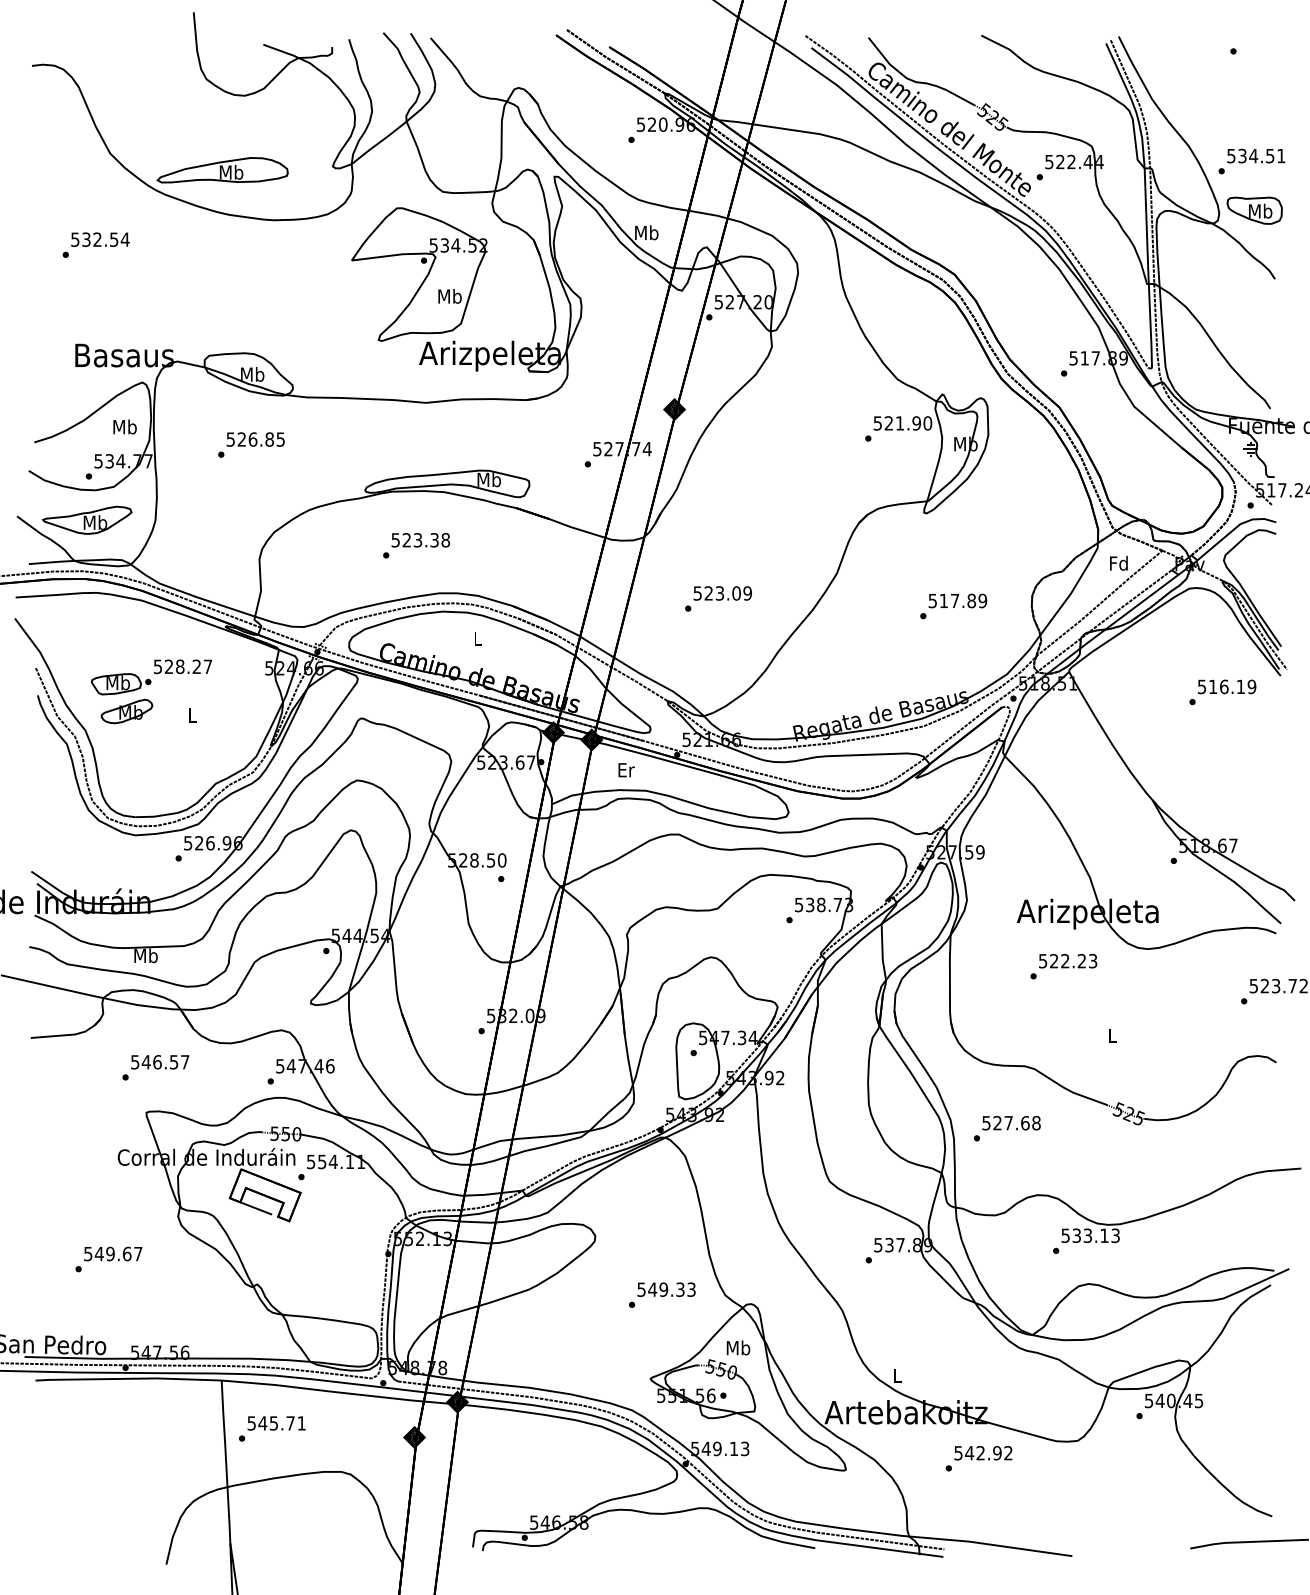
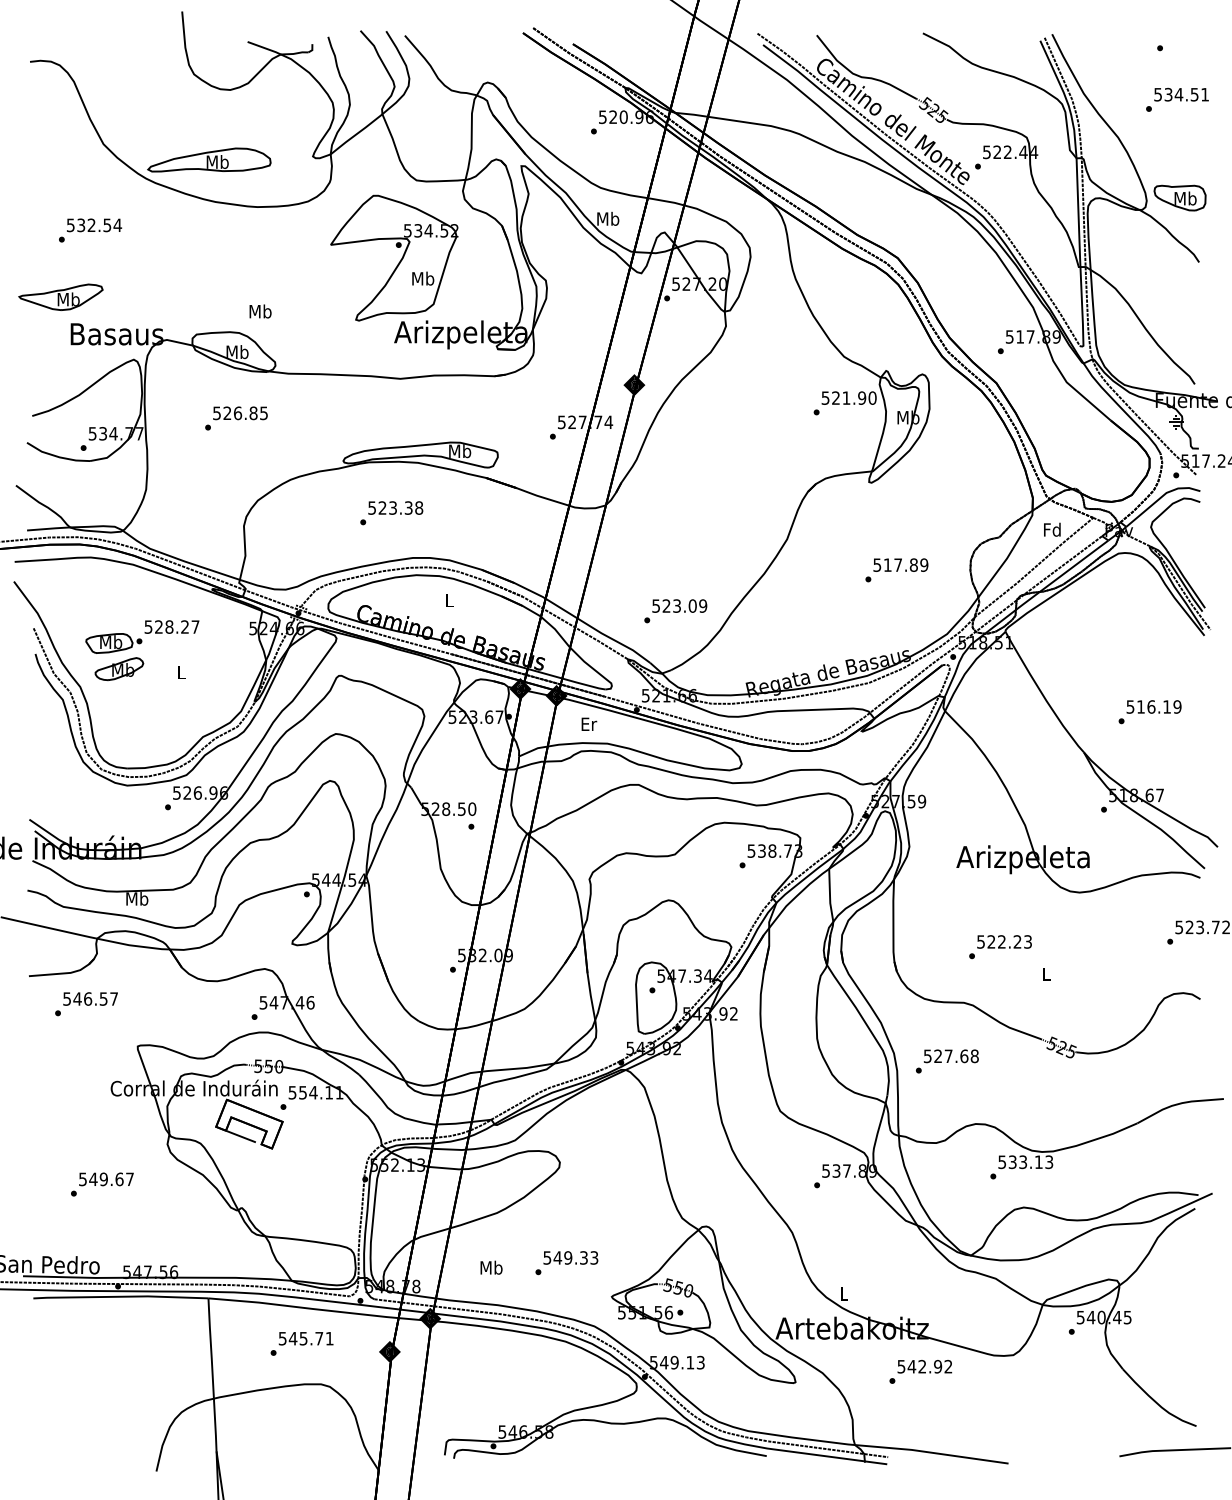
text: (1251, 161) -> (1177, 99), moved
text: (124, 426) -> (260, 311), moved
part: (86, 519) -> (60, 296), moved
text: (718, 599) -> (675, 611), moved
text: (1222, 692) -> (1149, 712), moved
text: (1063, 967) -> (1000, 947), moved
text: (155, 1068) -> (86, 1004), moved
text: (661, 1295) -> (566, 1263), moved
text: (738, 1347) -> (491, 1267), moved
text: (271, 1428) -> (301, 1343), moved

